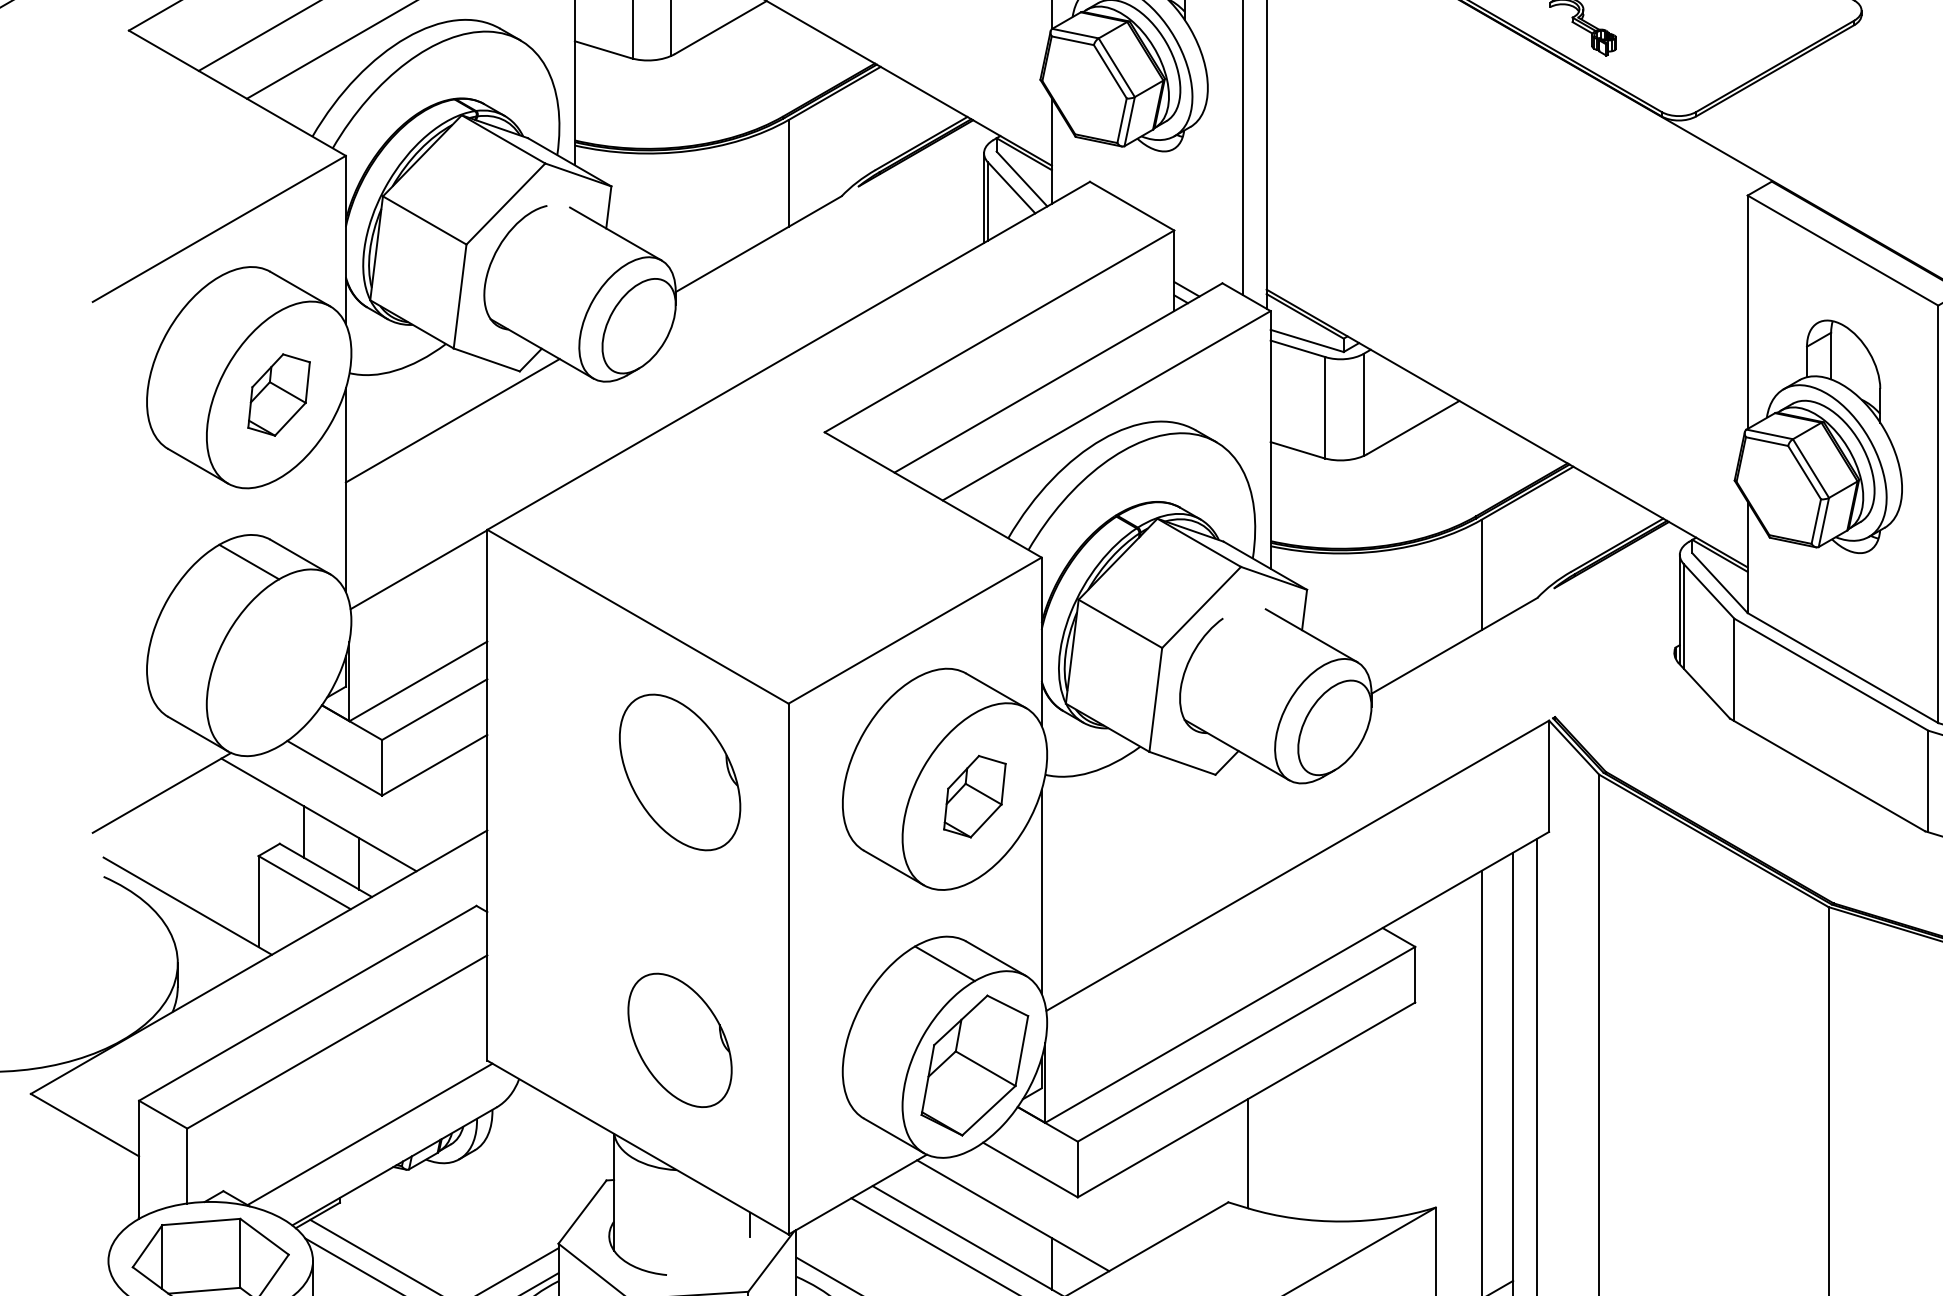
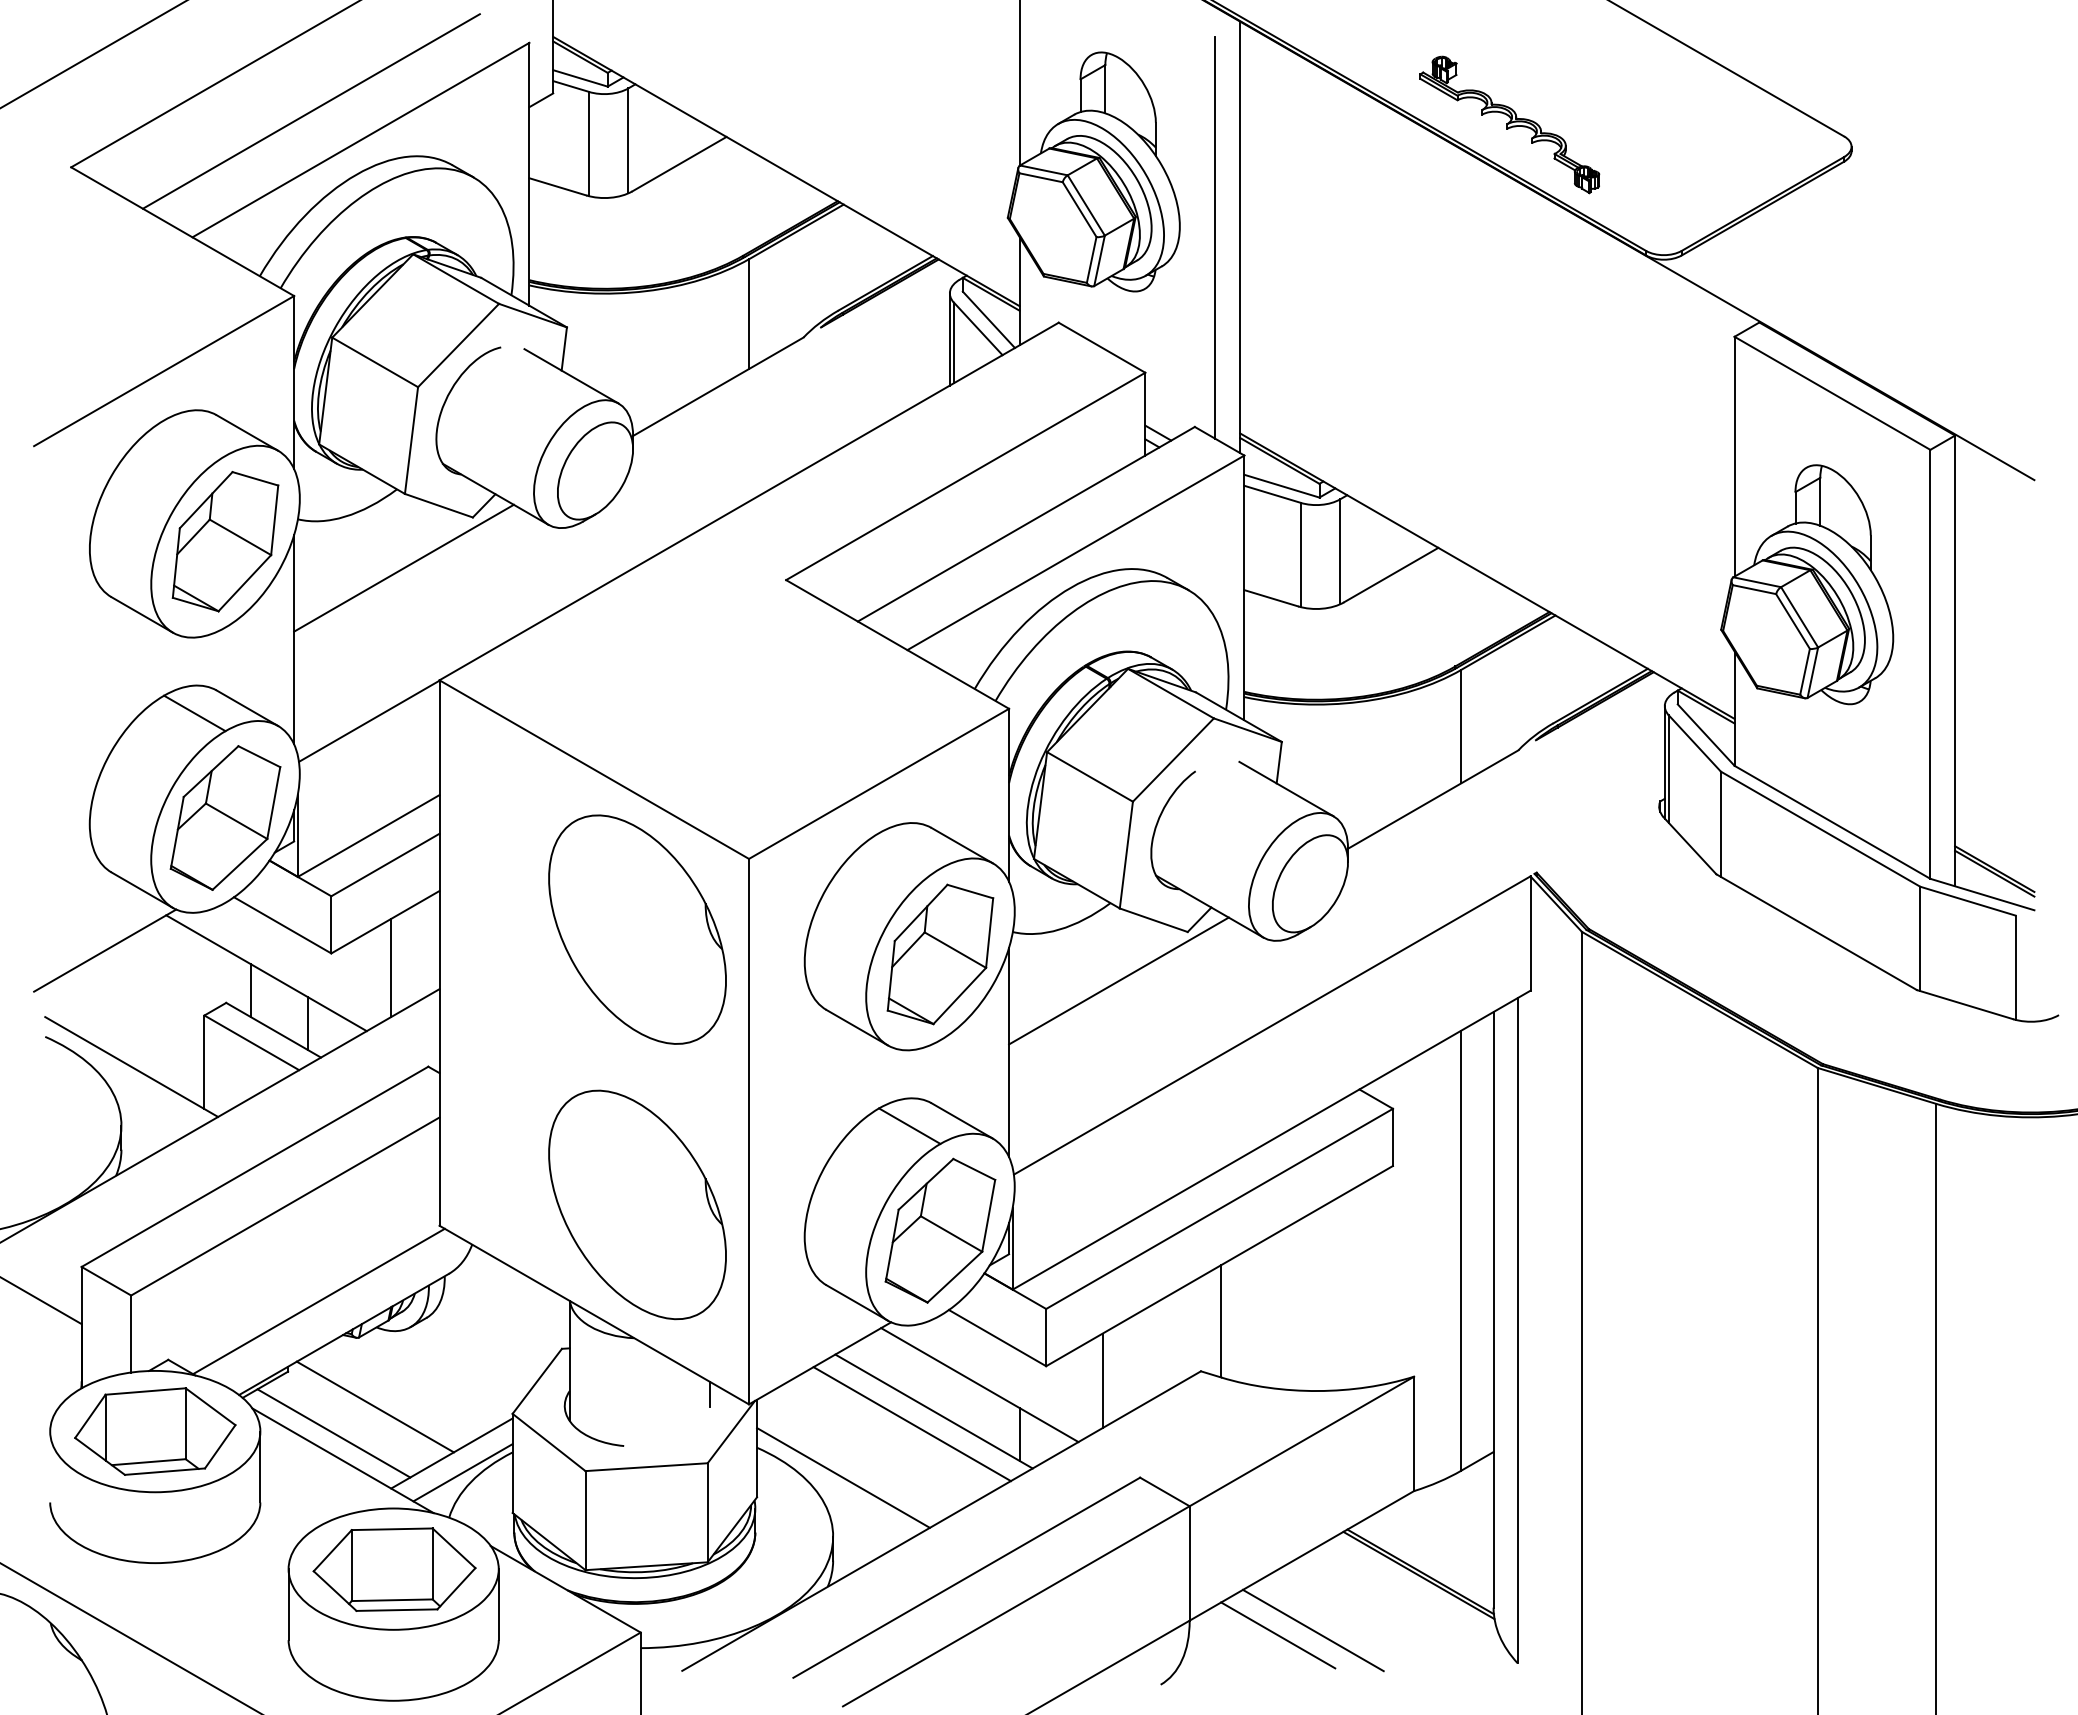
part: (279, 394) -> (225, 541), size x1.67
part: (279, 663) -> (225, 817), added
part: (680, 772) -> (637, 929), size x1.43
part: (974, 796) -> (940, 954), size x1.67
line: (440, 809) -> (391, 967), added
line: (1148, 821) -> (1118, 980), added
part: (680, 1039) -> (637, 1204), size x1.67
line: (1132, 1211) -> (1102, 1380), added
line: (424, 1236) -> (374, 1406), added

